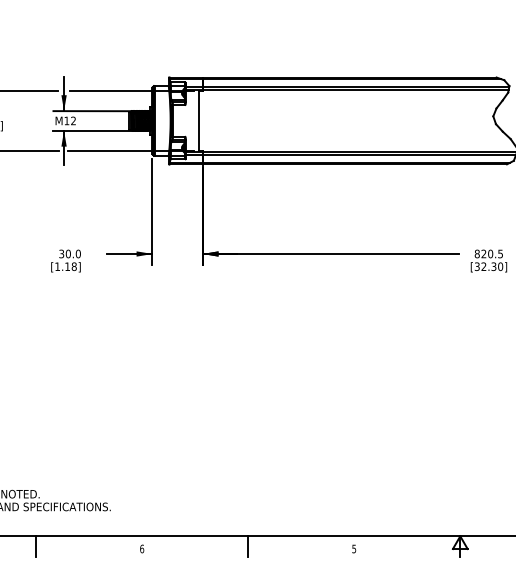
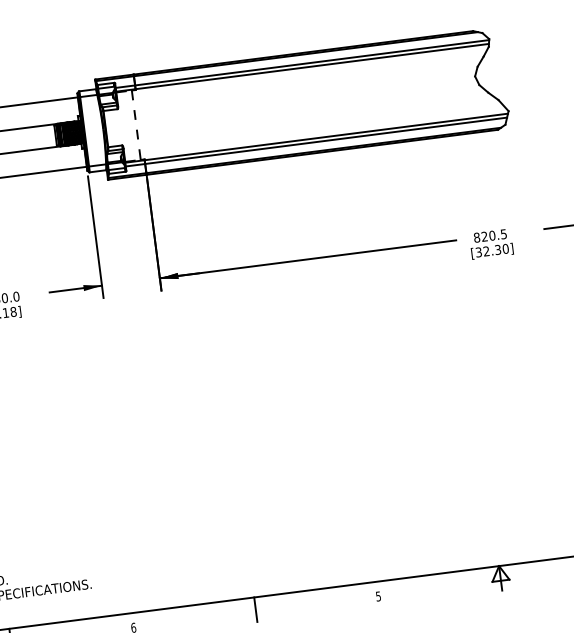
line: (199, 121) -> (136, 125), solid -> dashed

